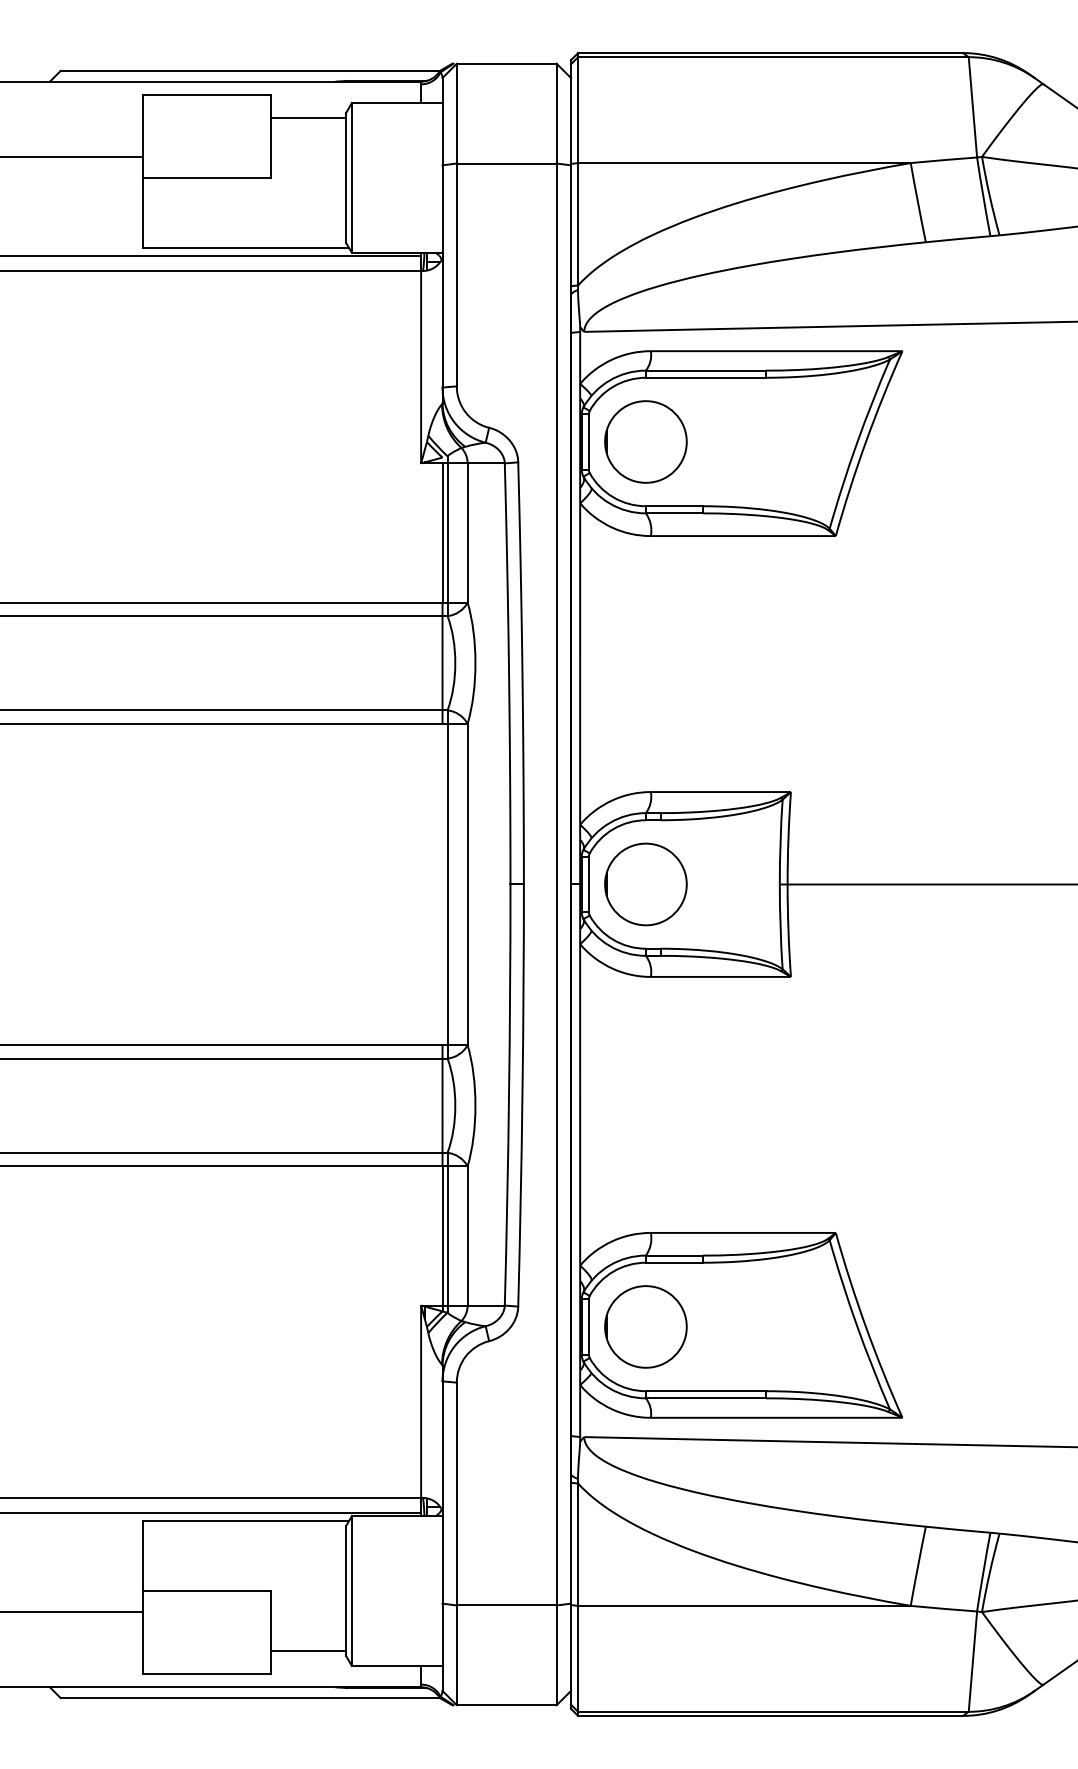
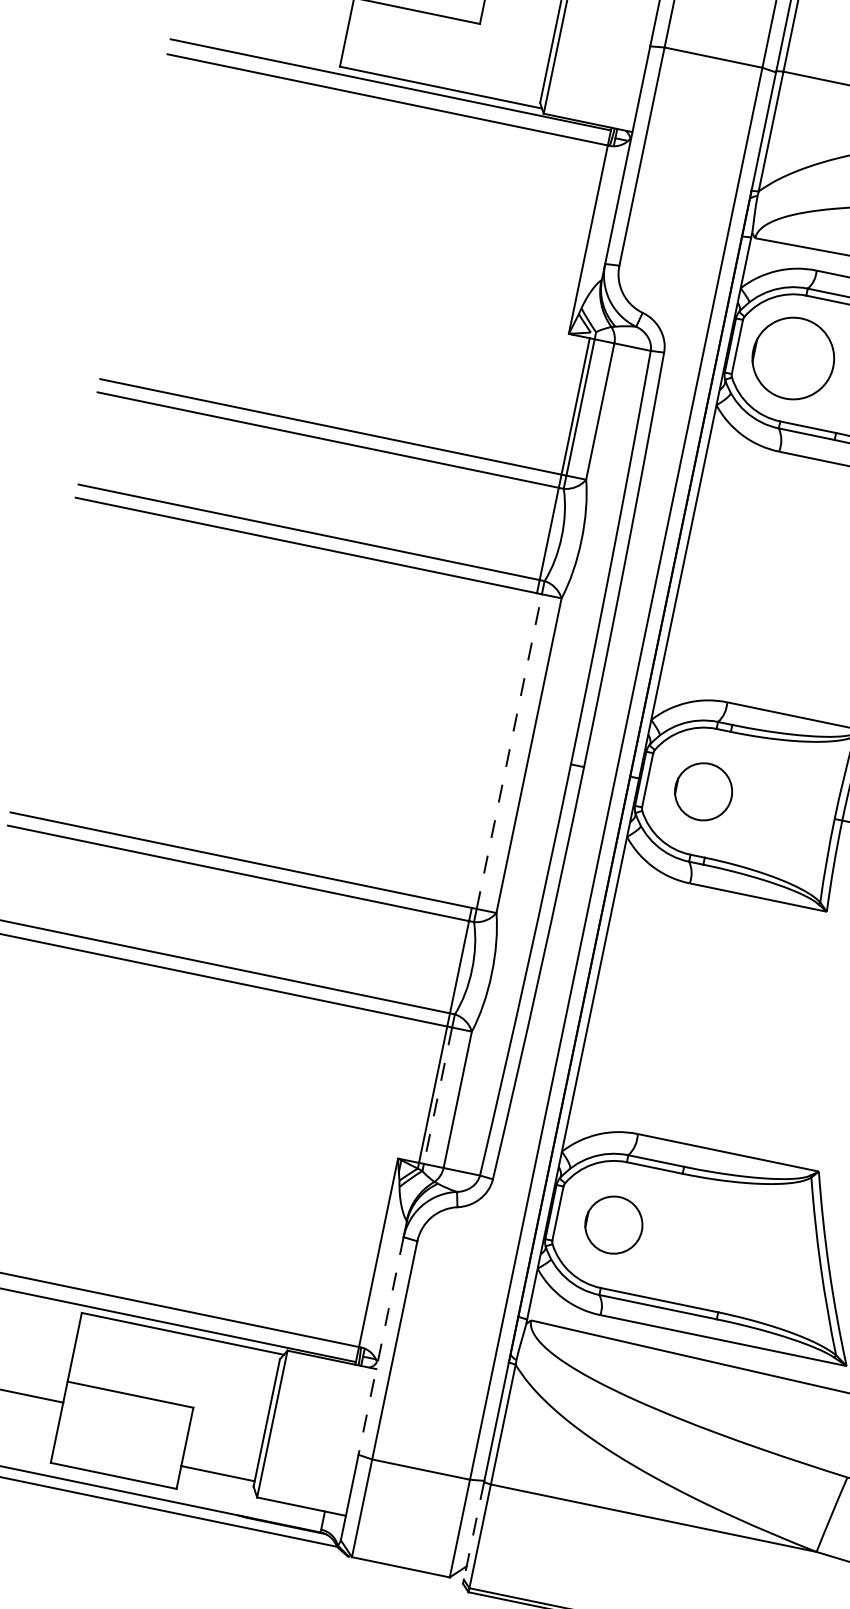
line: (447, 884) -> (509, 751), solid -> dashed
part: (645, 884) -> (703, 791), size x0.7
line: (447, 1235) -> (438, 1095), solid -> dashed
circle: (645, 1326) -> (613, 1224), size x0.7
line: (442, 1493) -> (380, 1346), solid -> dashed
line: (571, 1654) -> (474, 1530), solid -> dashed

